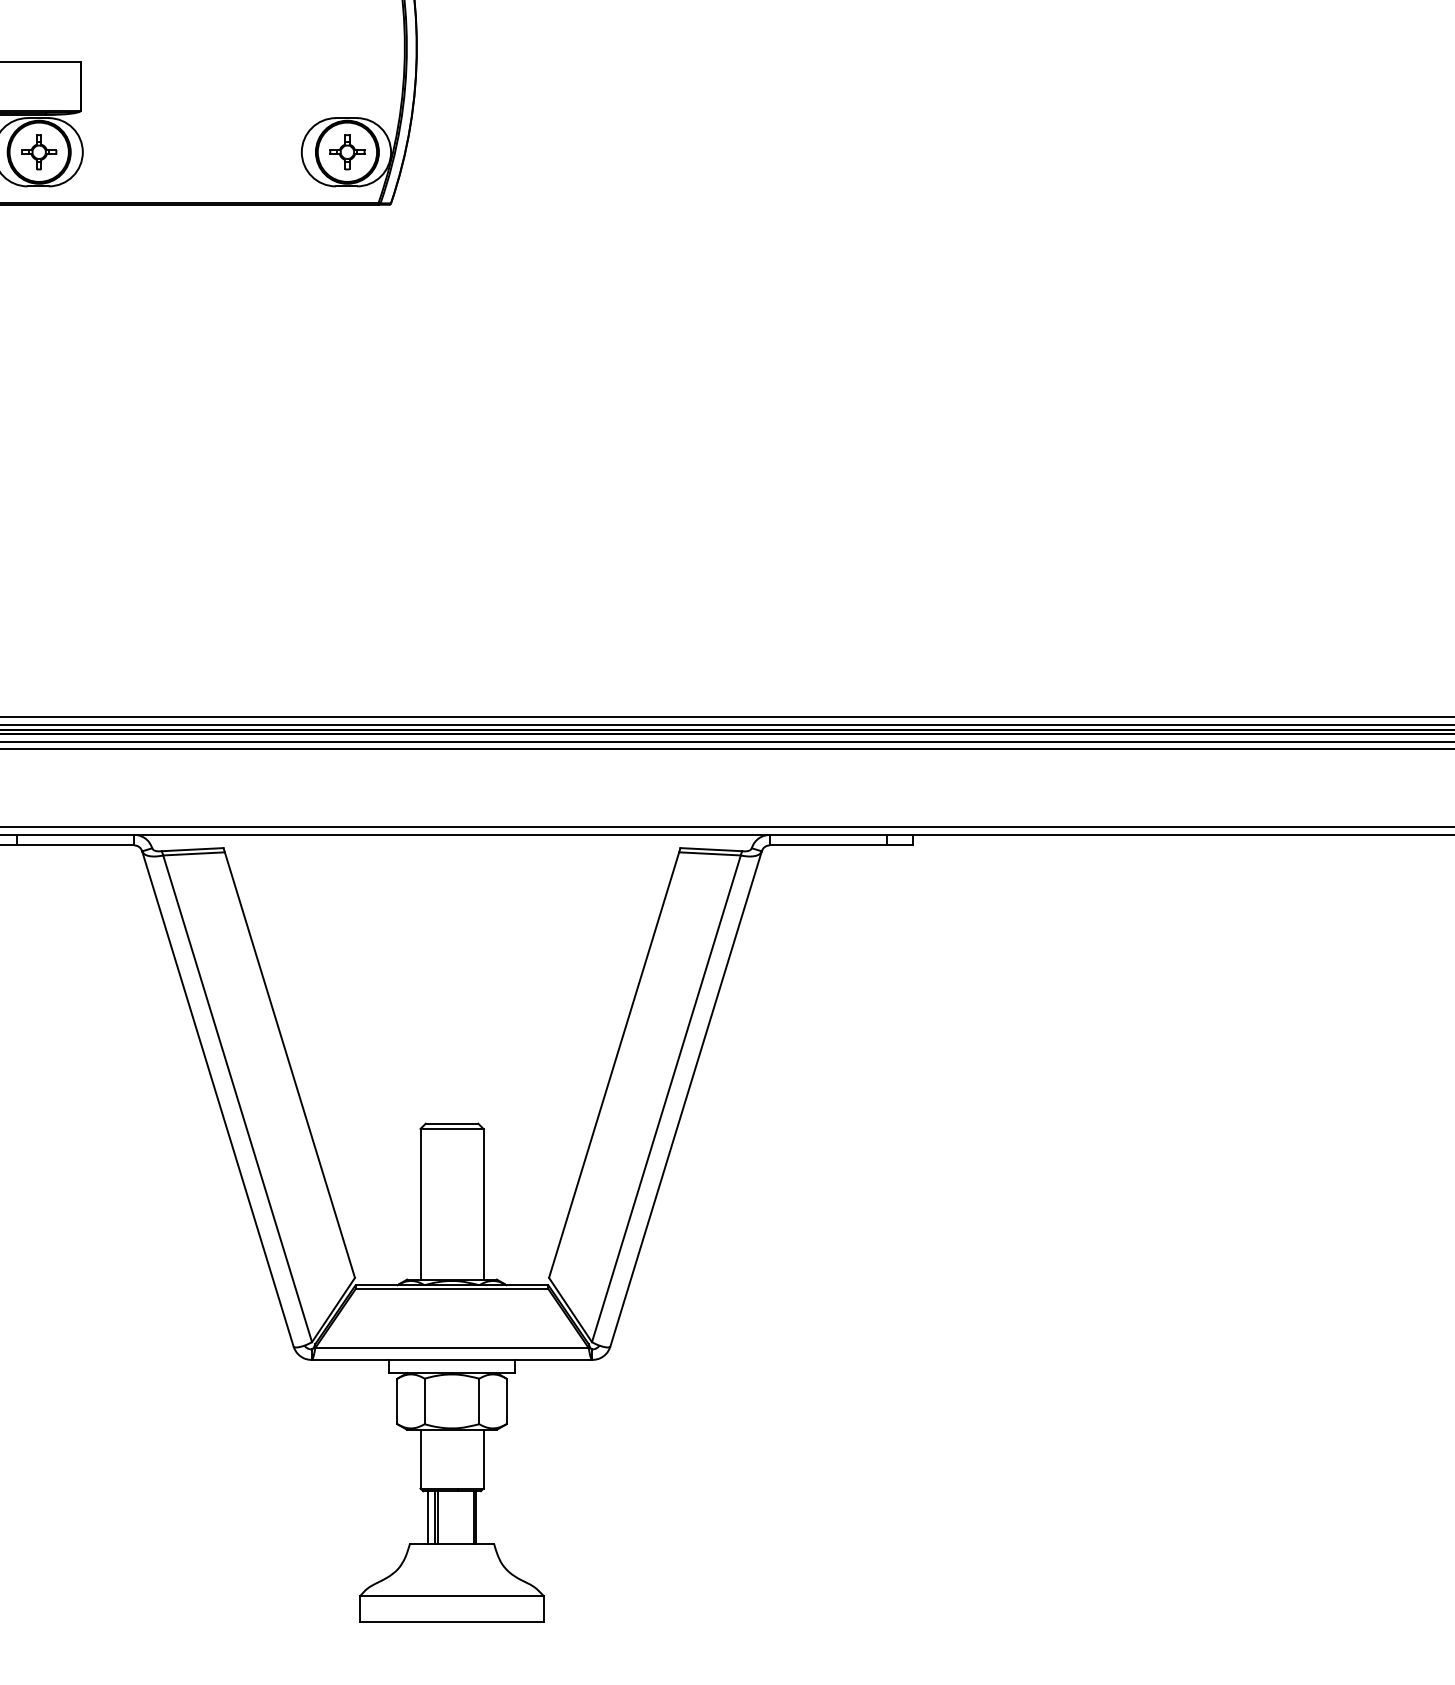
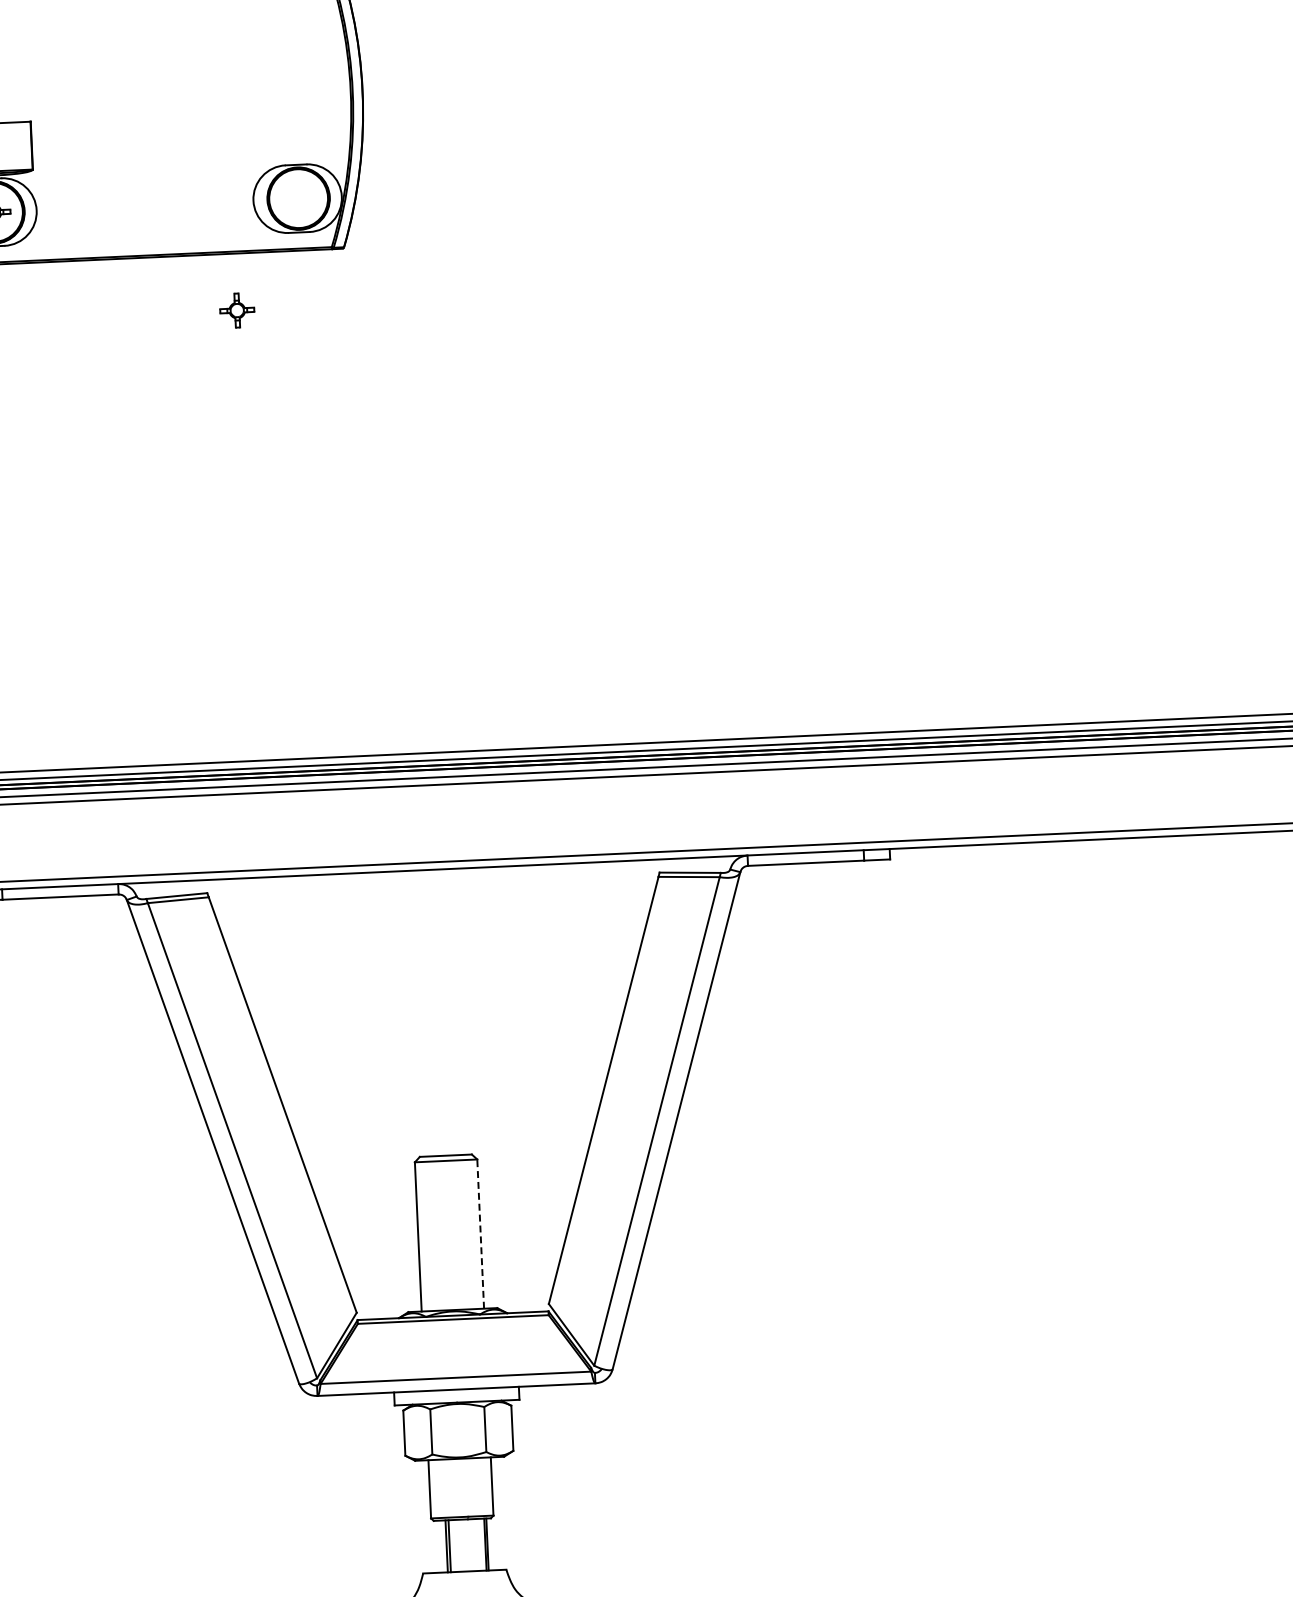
part: (347, 152) -> (237, 310), moved
line: (483, 1203) -> (480, 1233), solid -> dashed
line: (427, 1517) -> (439, 1546), removed

